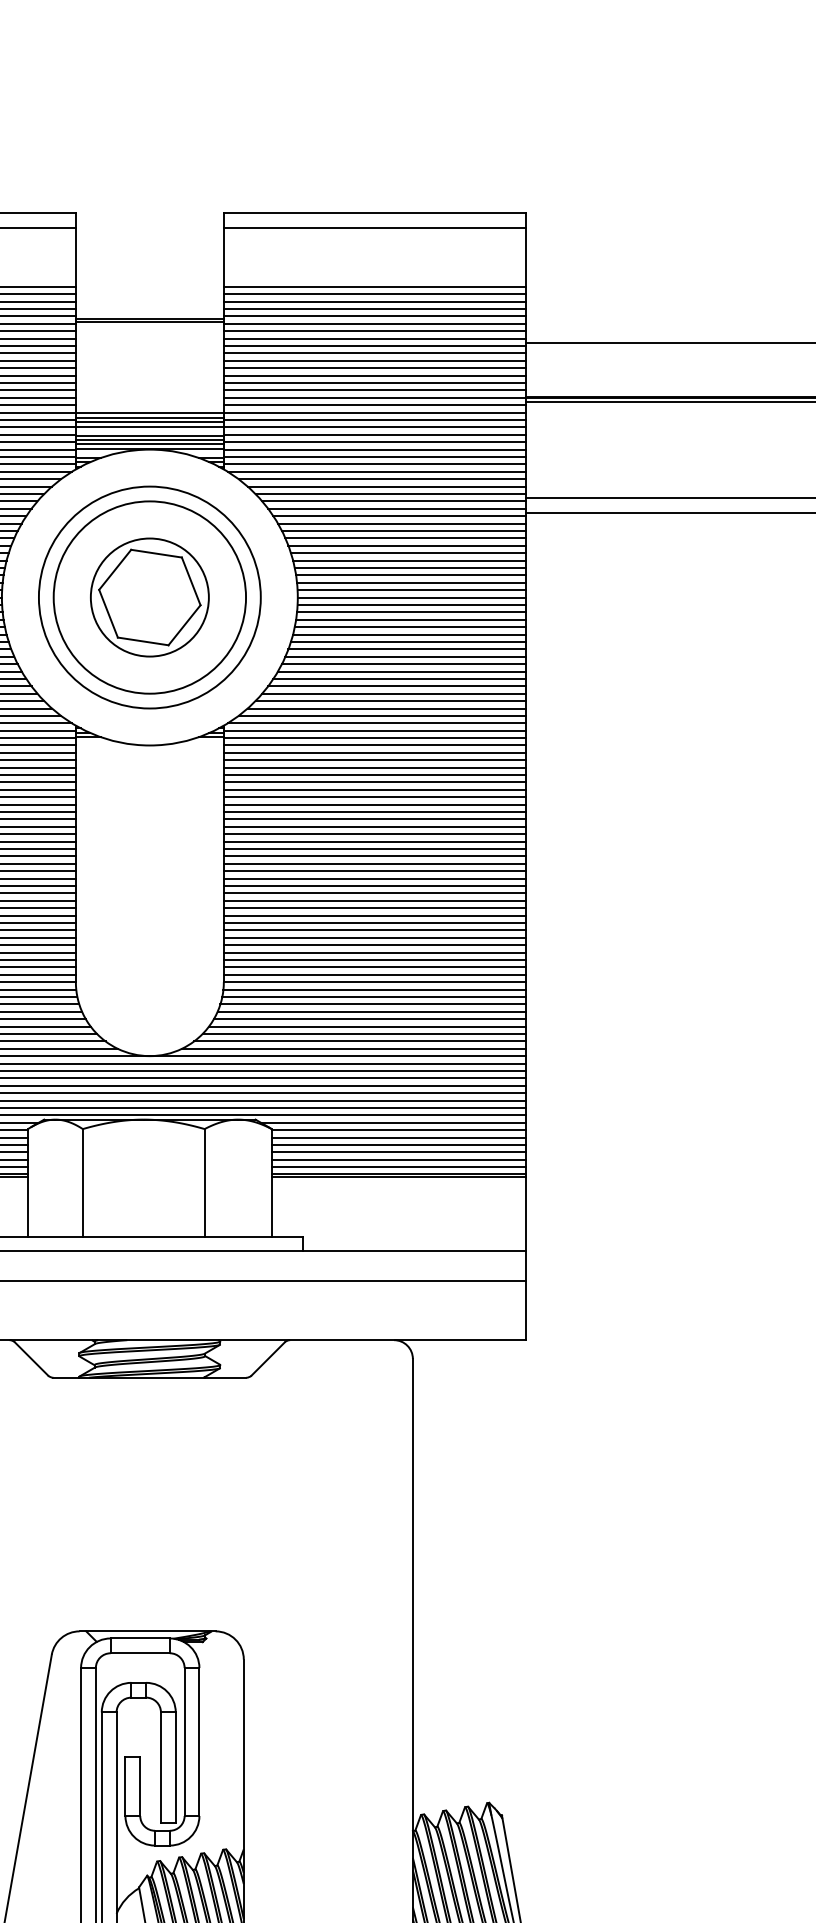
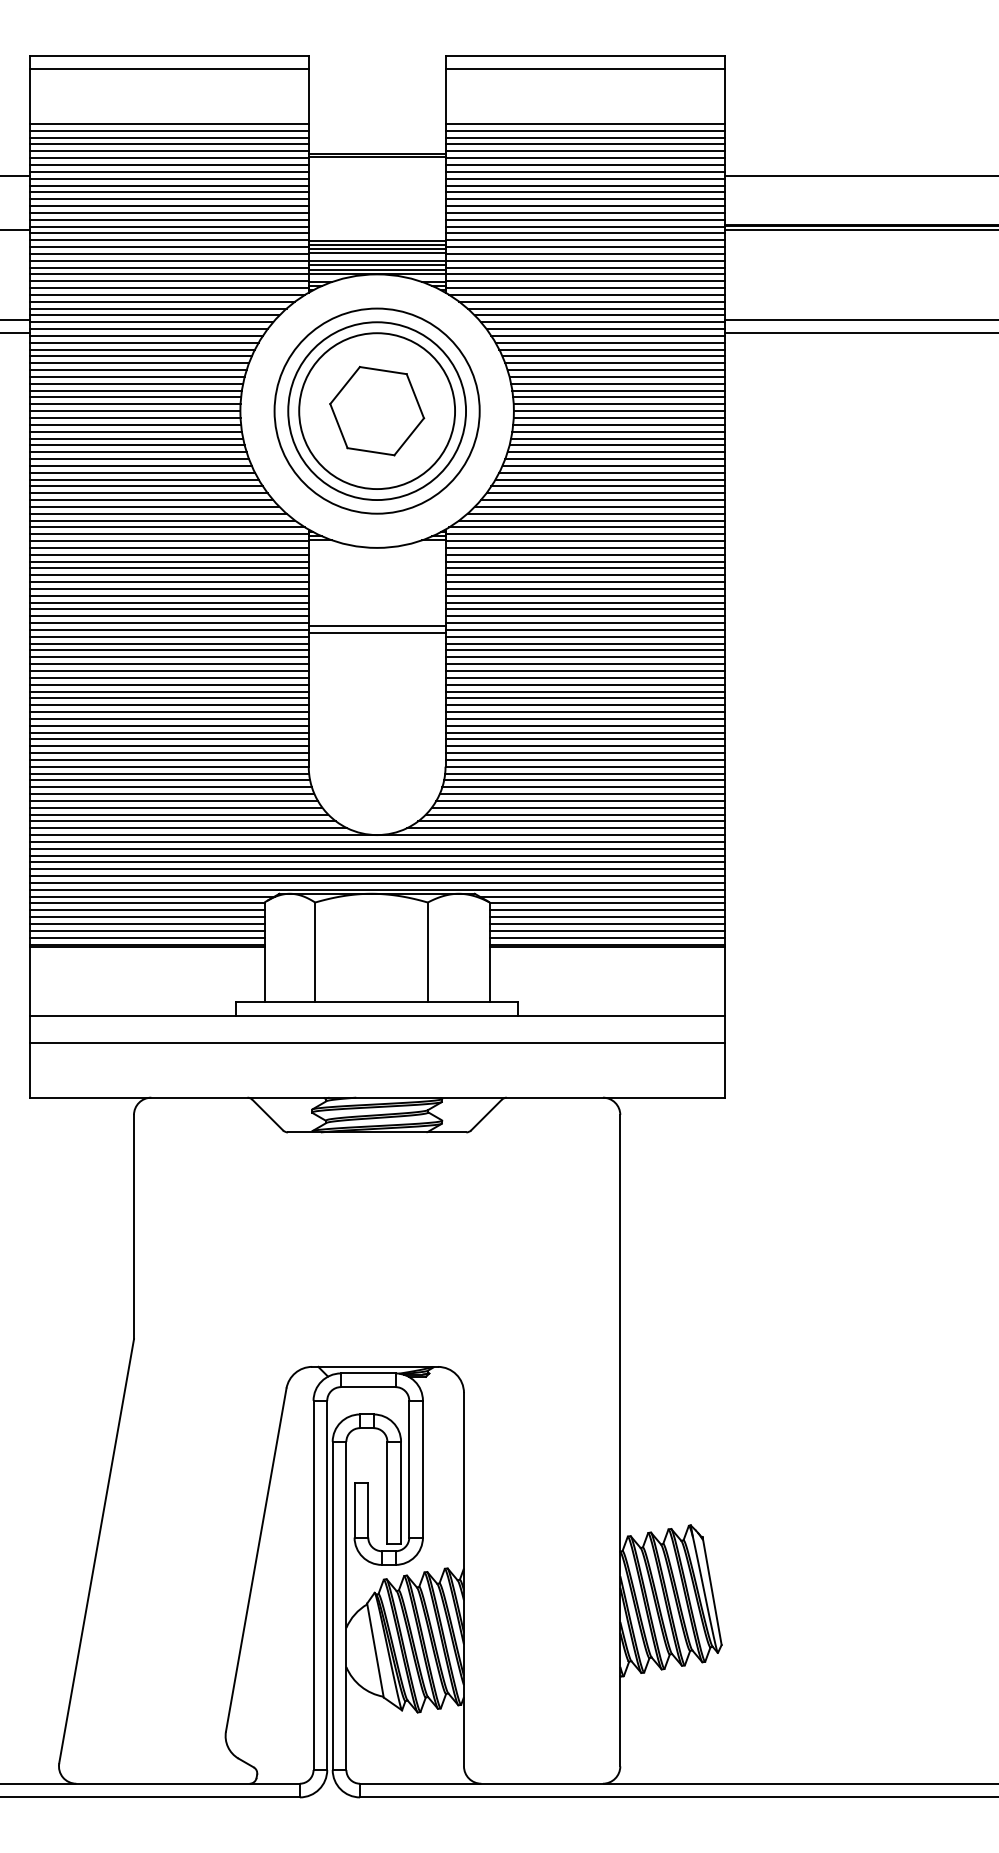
circle: (150, 597) -> (377, 411), size x1.43
line: (149, 829) -> (376, 625), added
line: (149, 836) -> (376, 632), added

